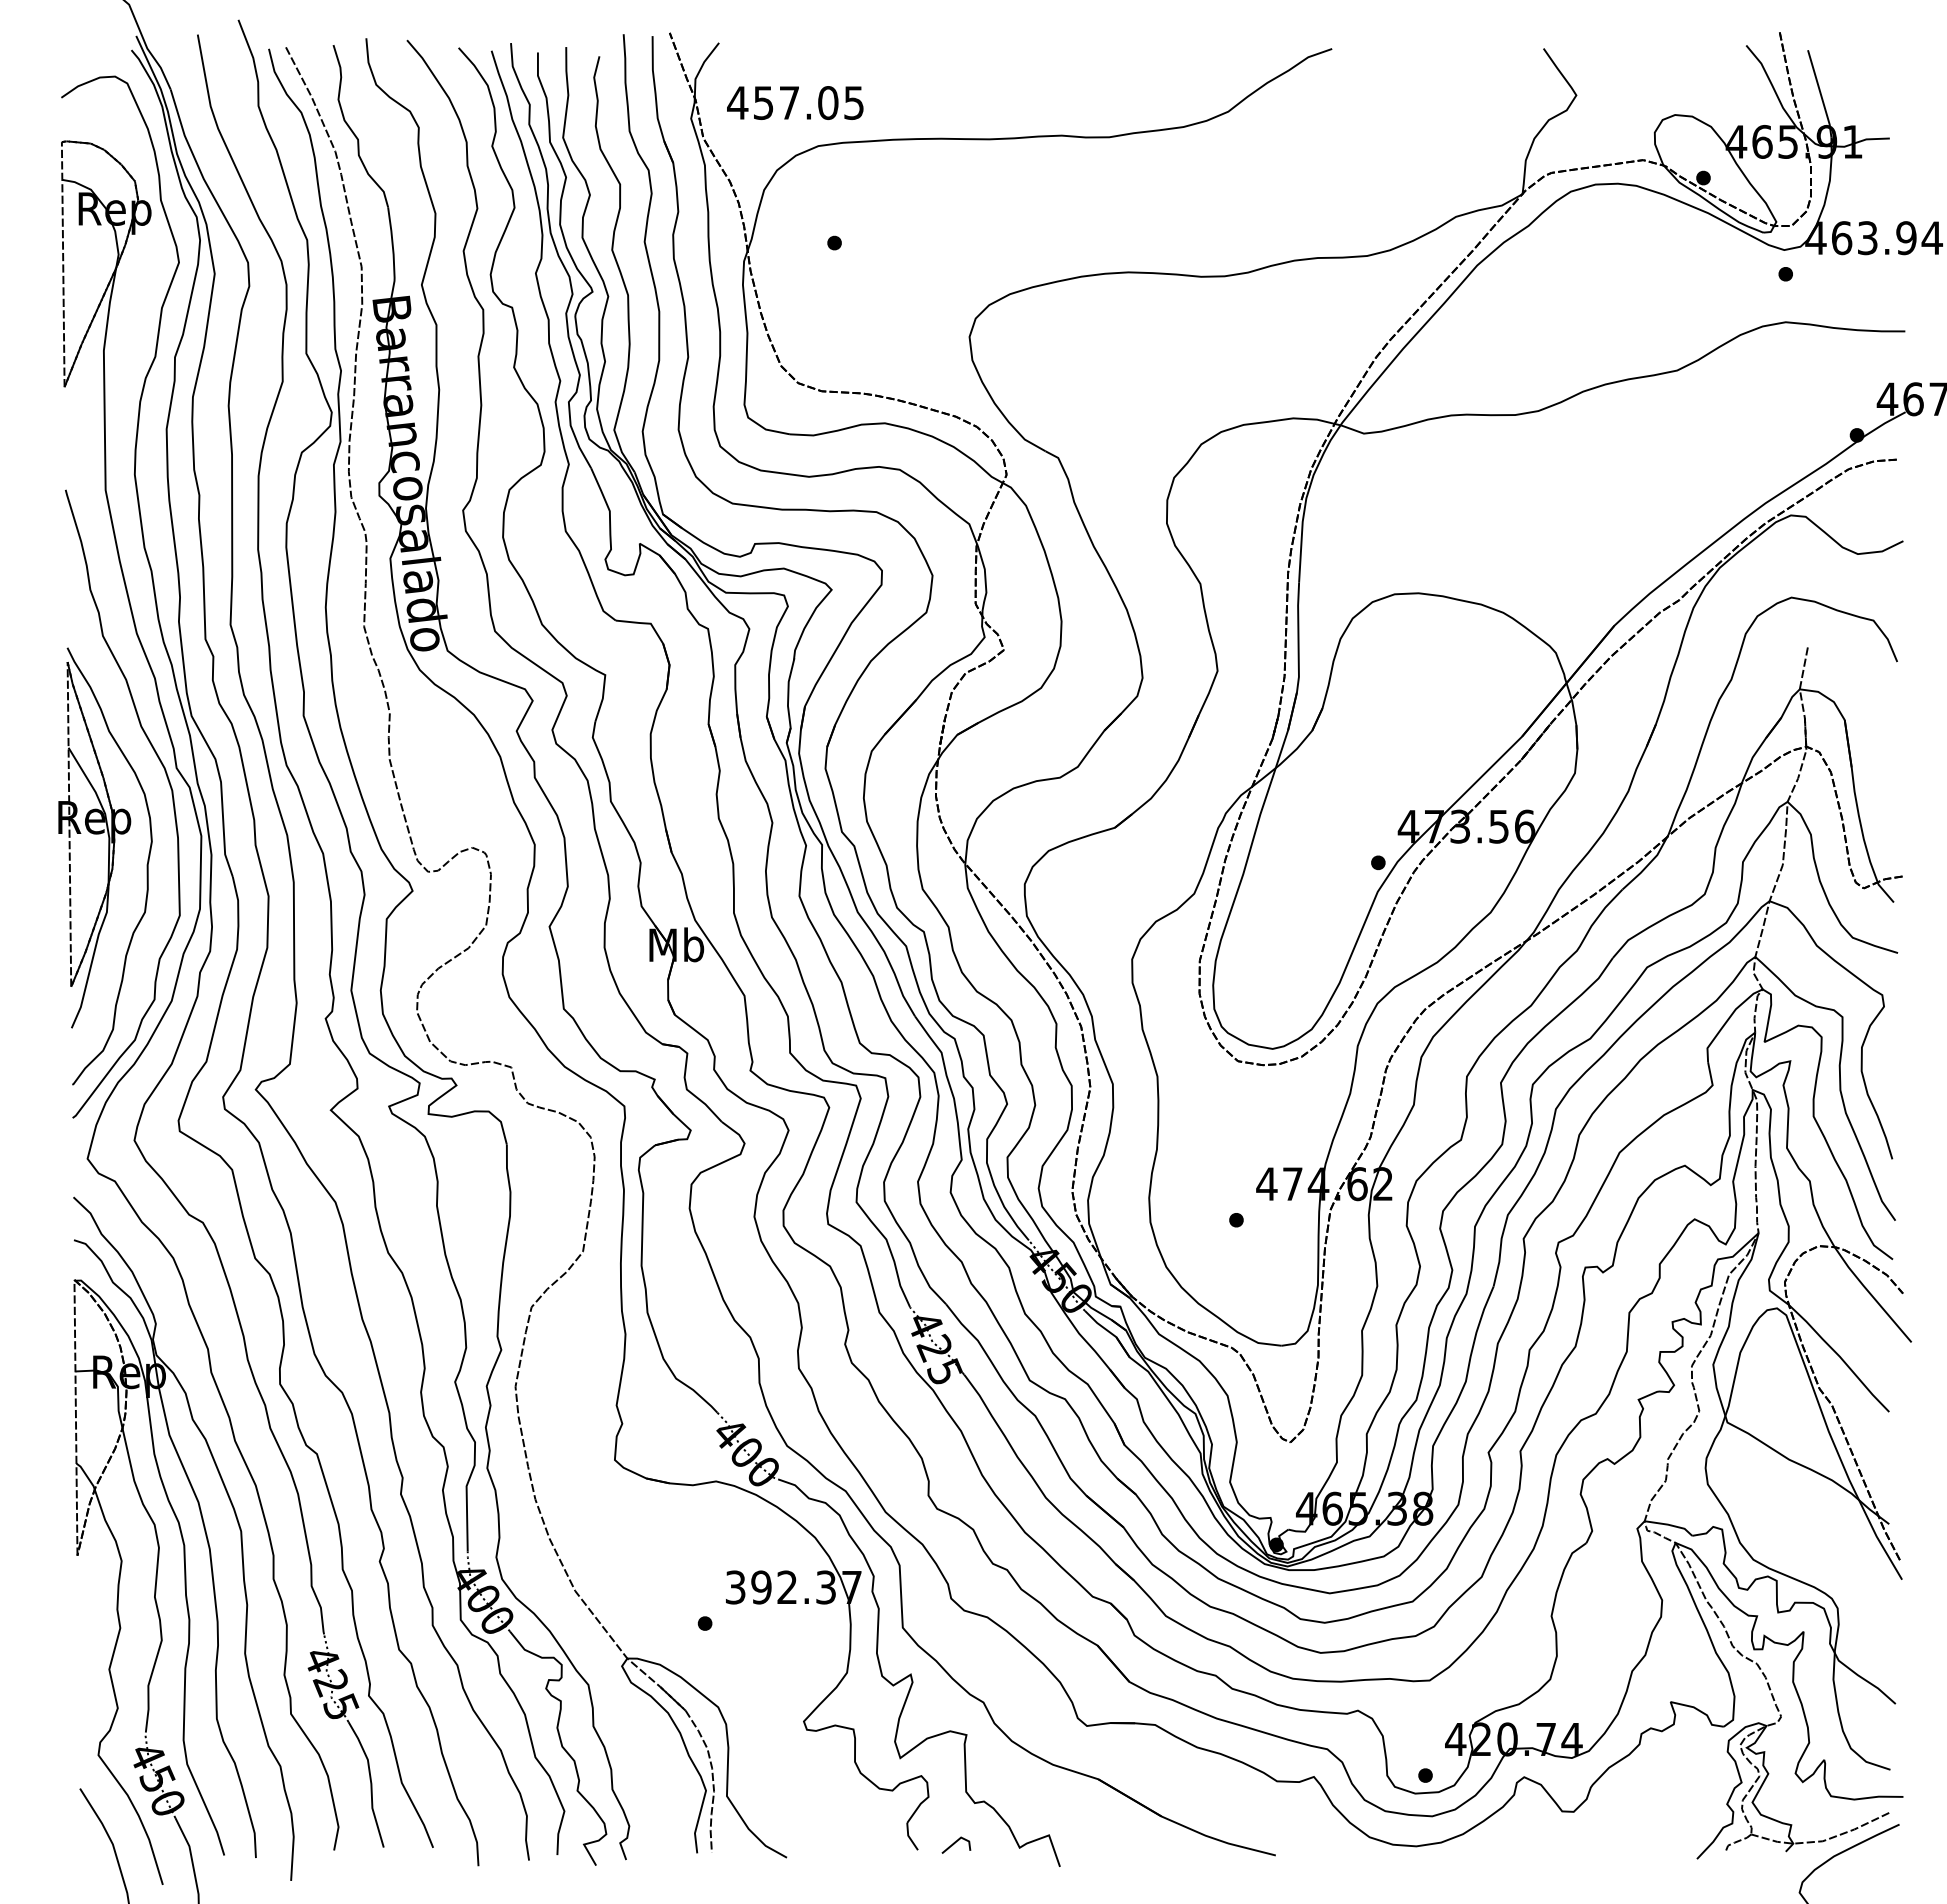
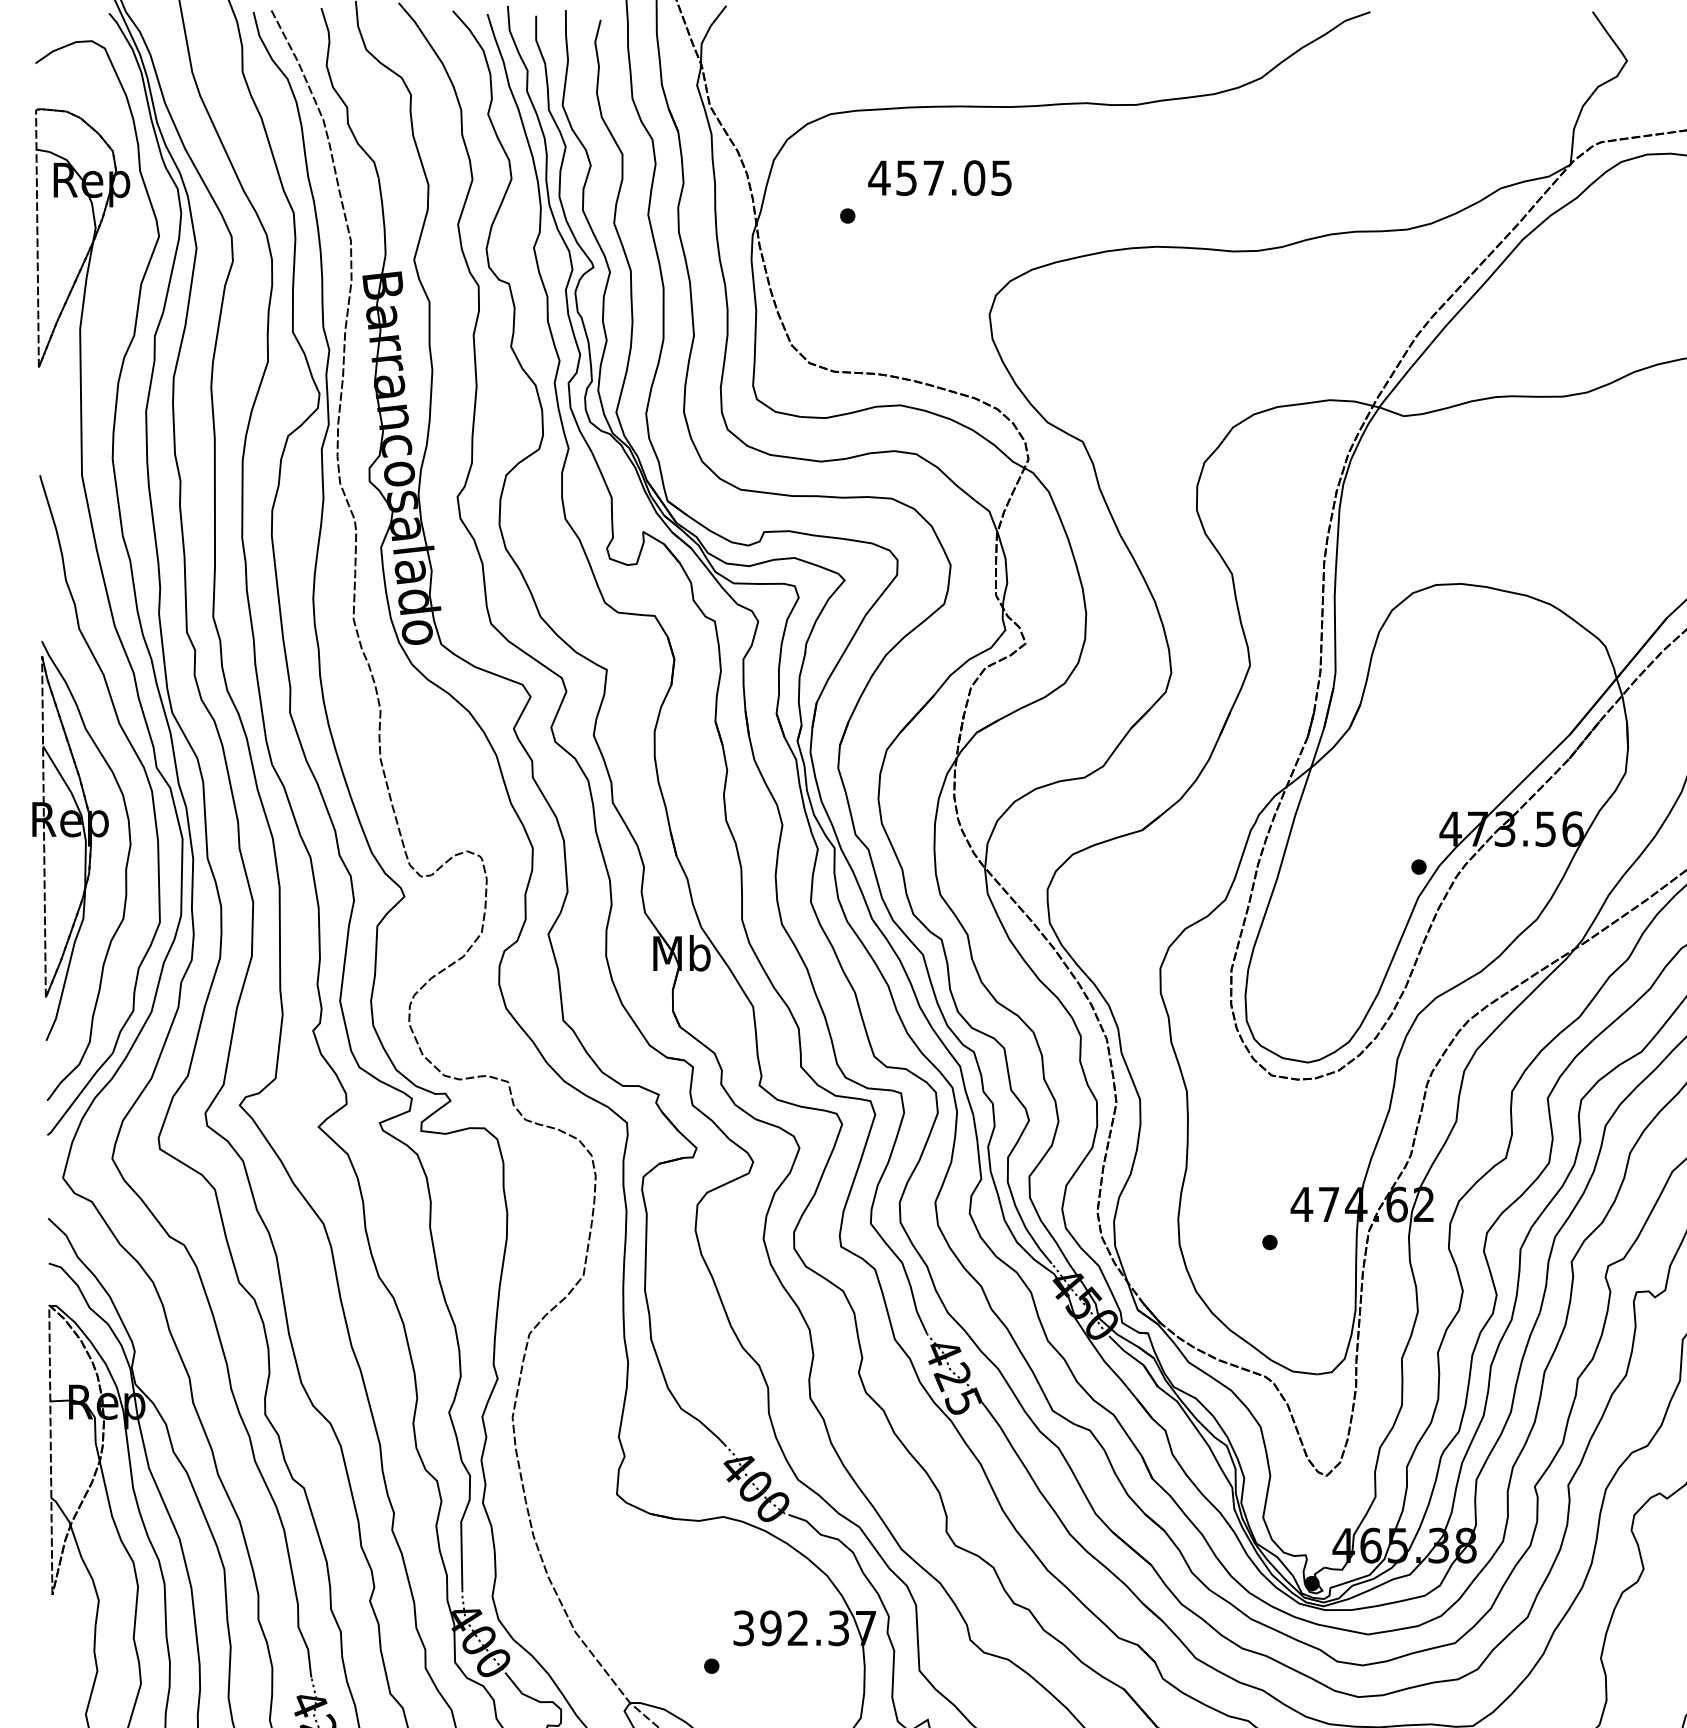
text: (795, 102) -> (940, 177), moved

